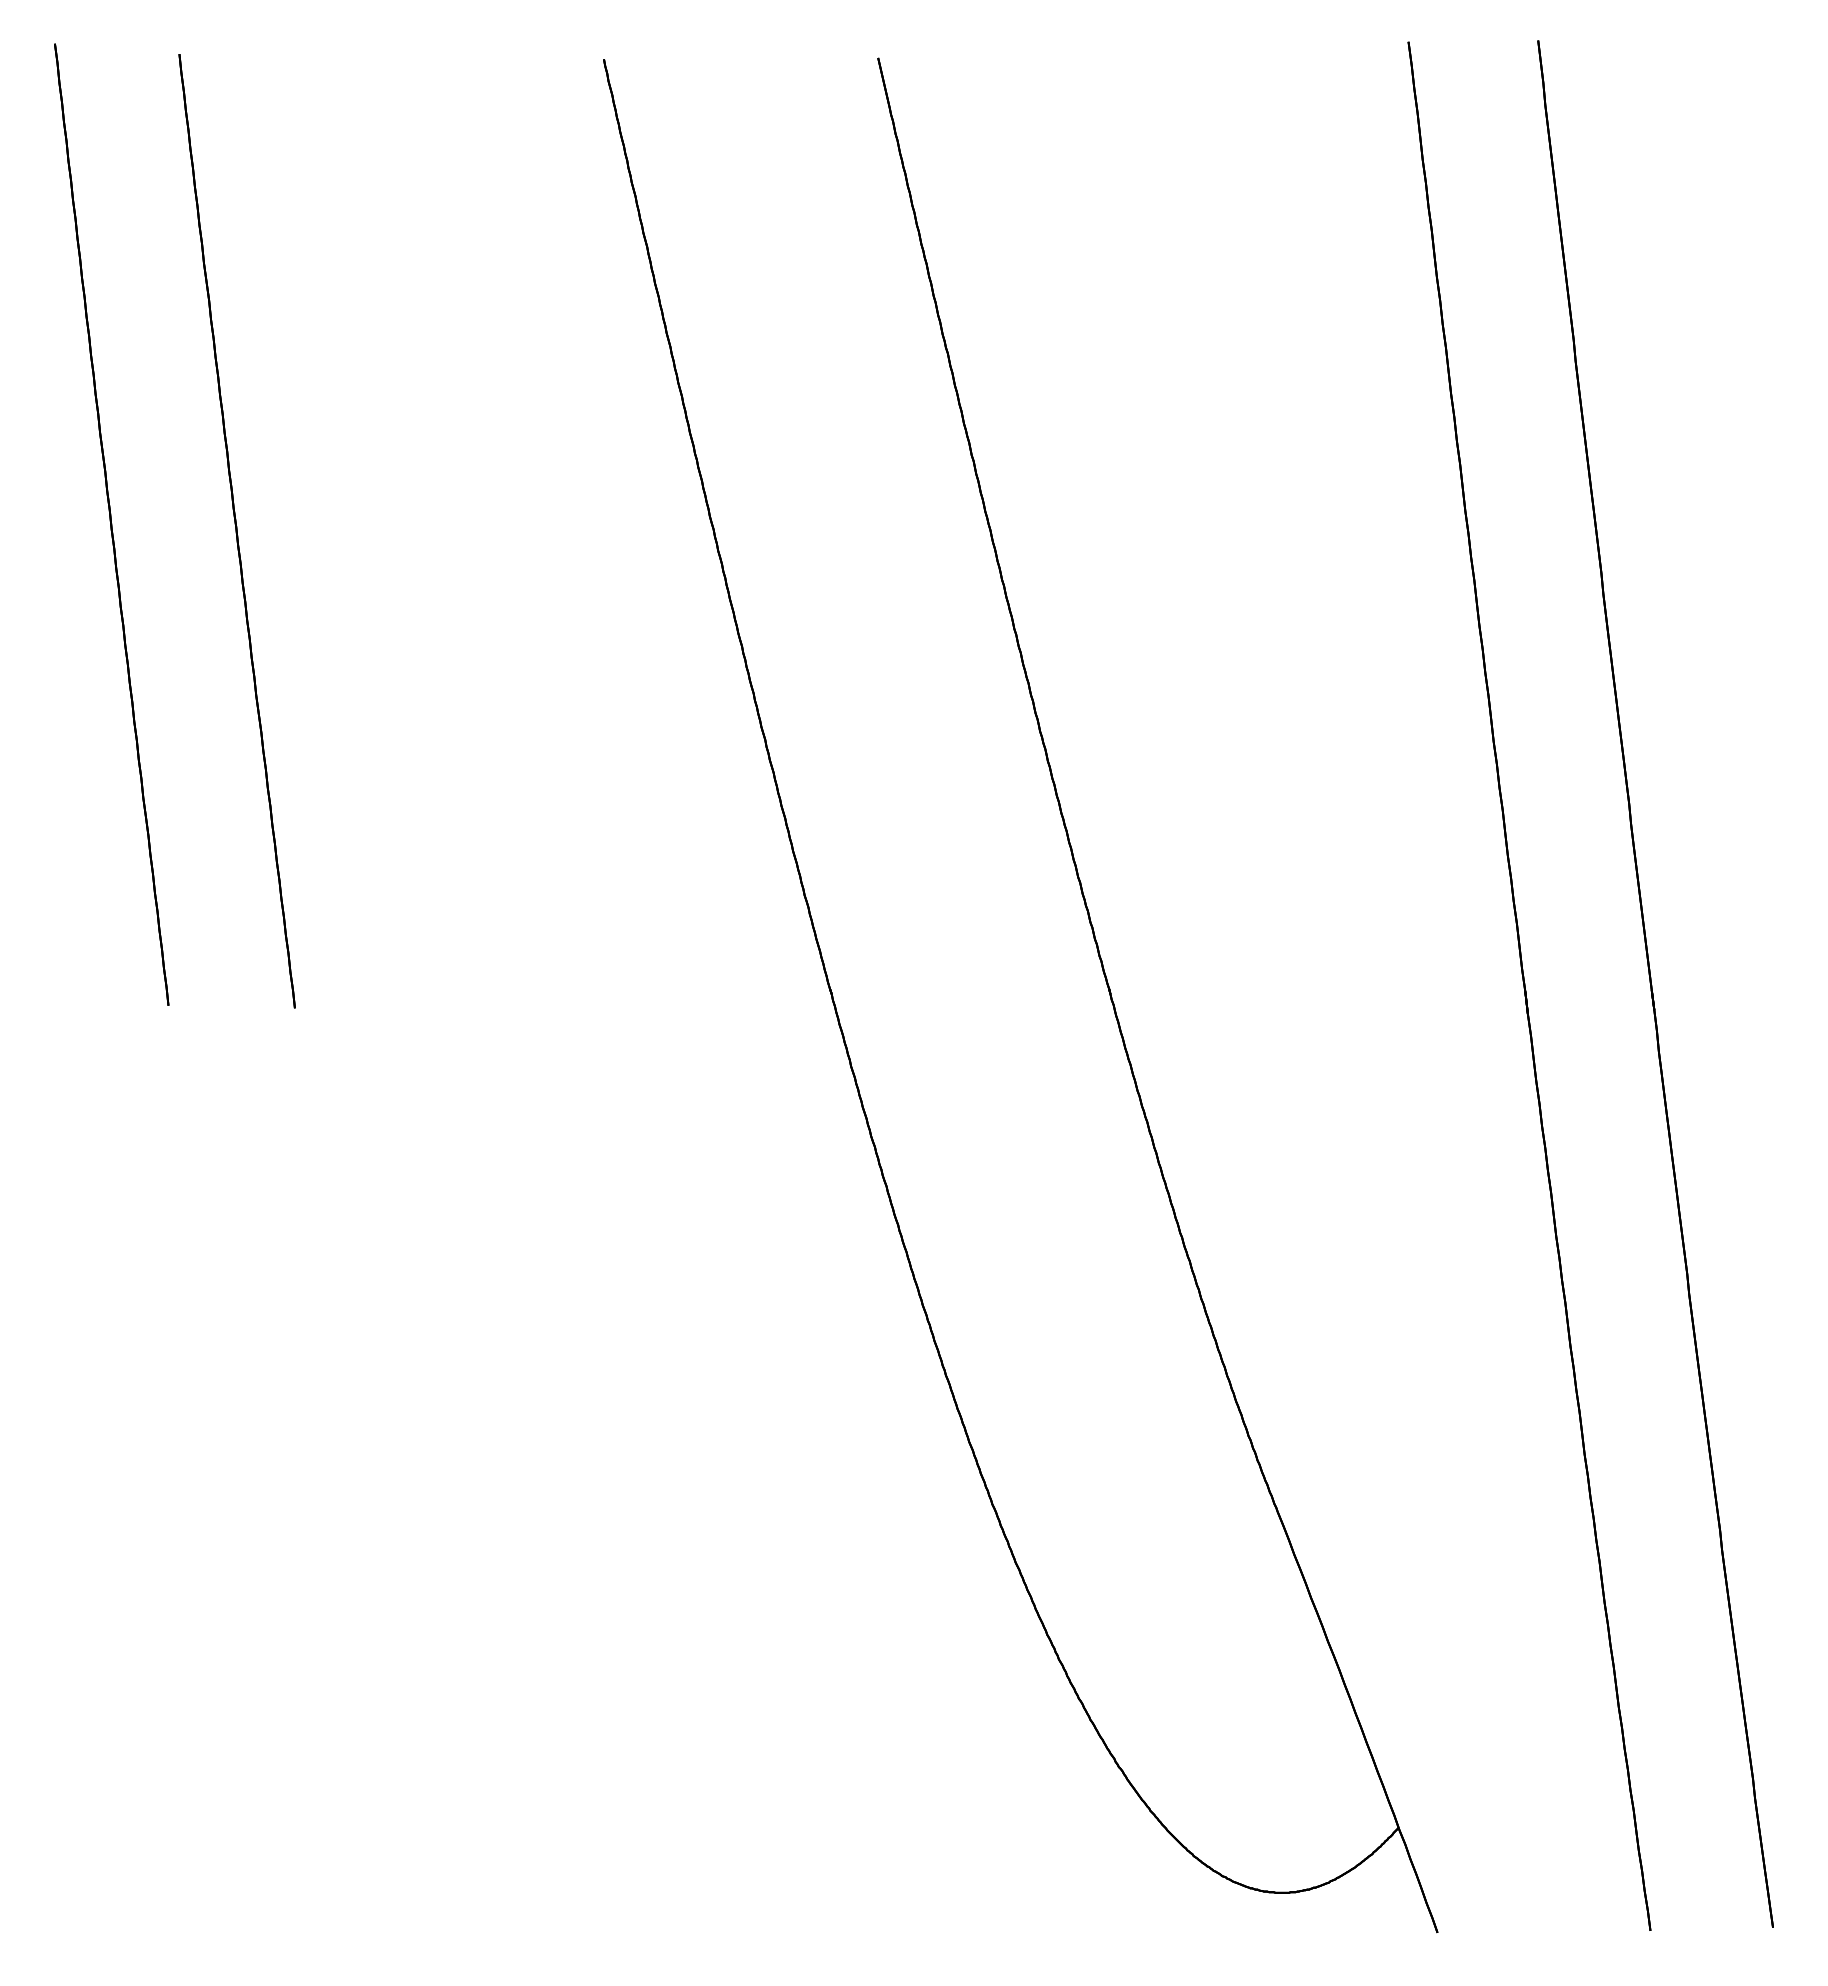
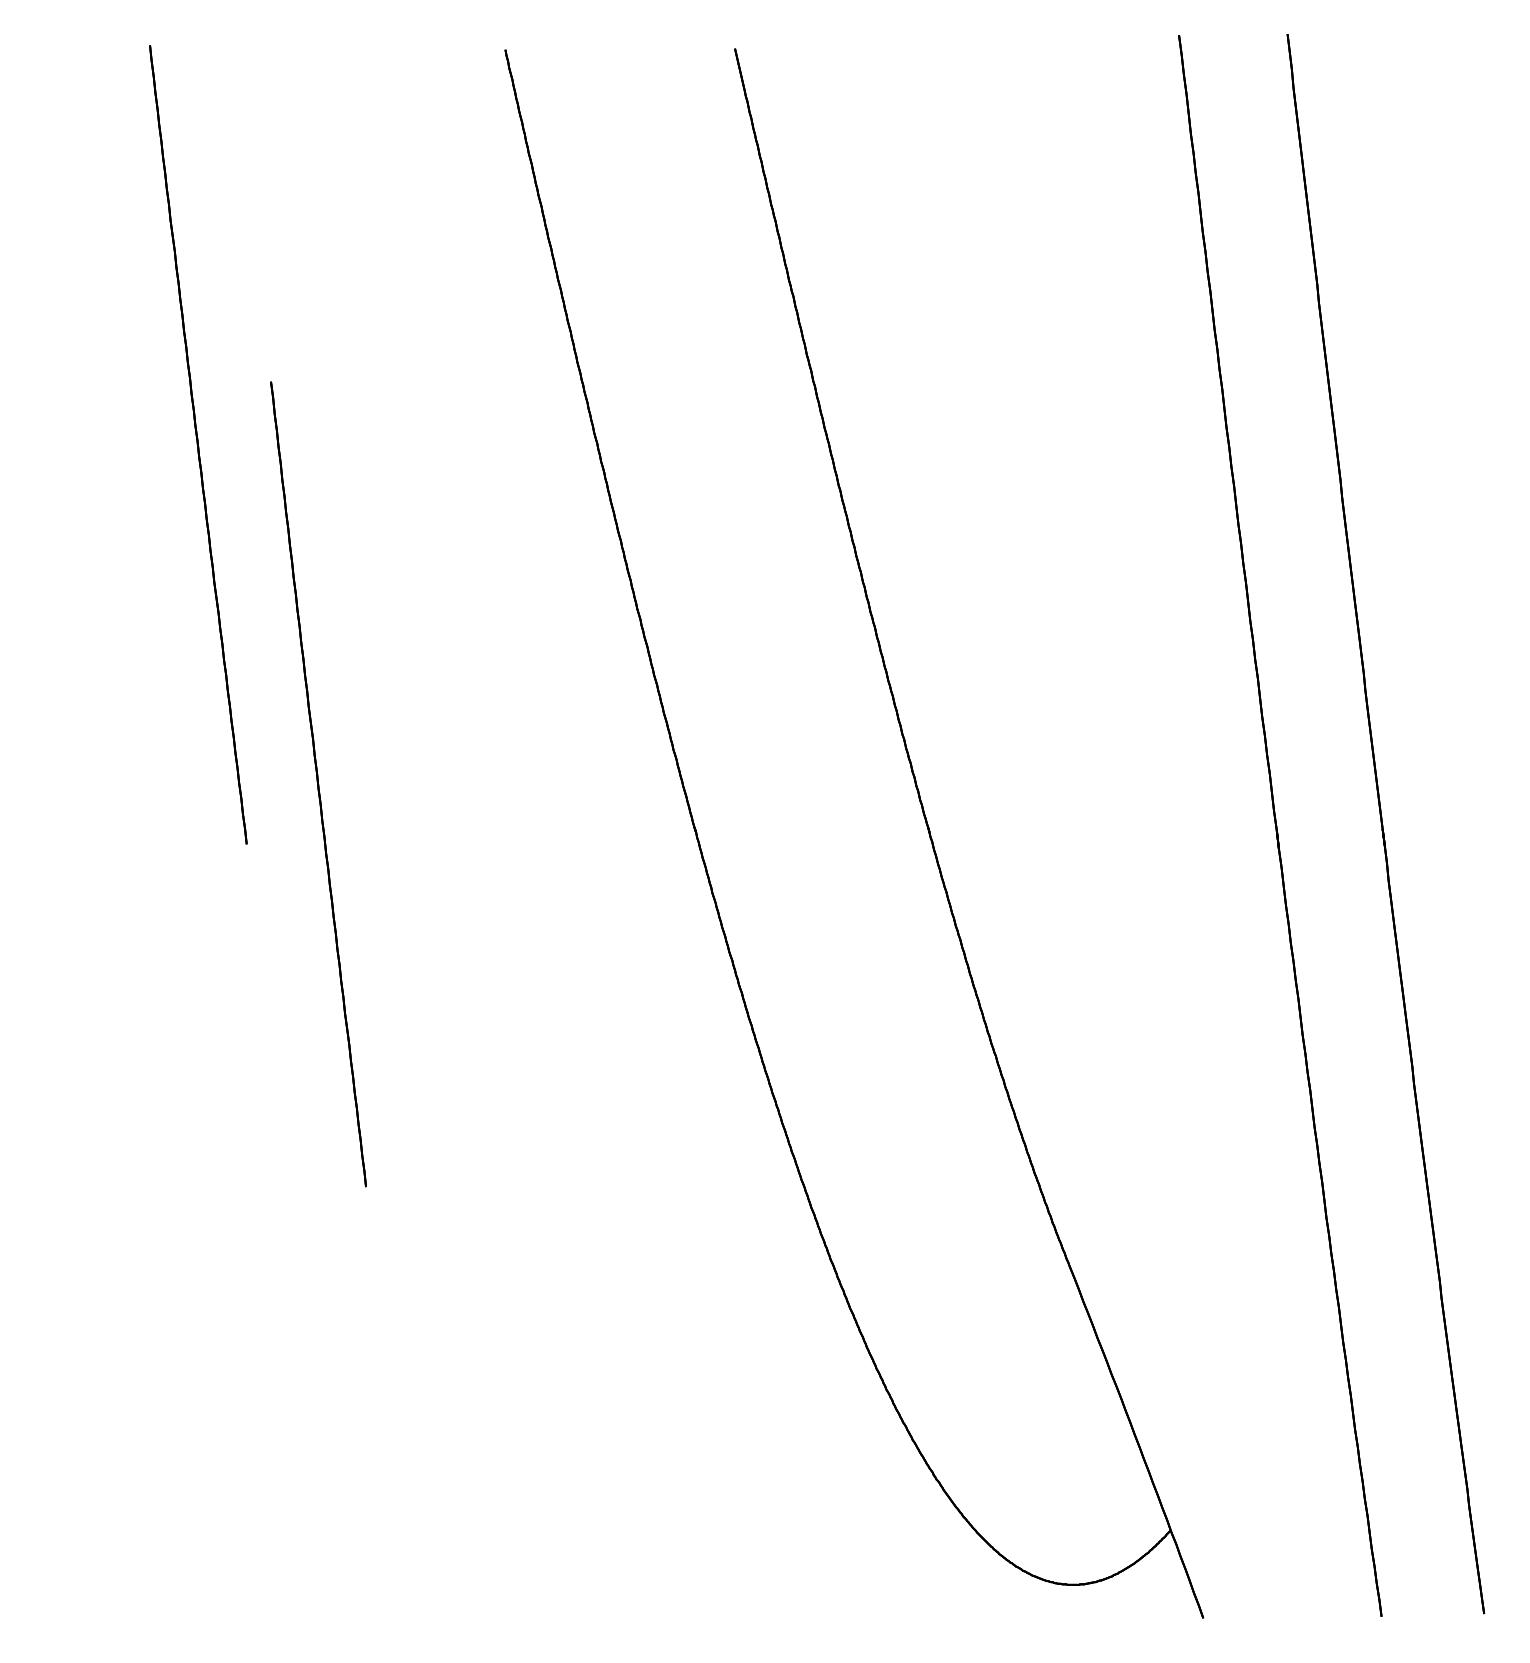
line: (111, 524) -> (318, 784), moved

